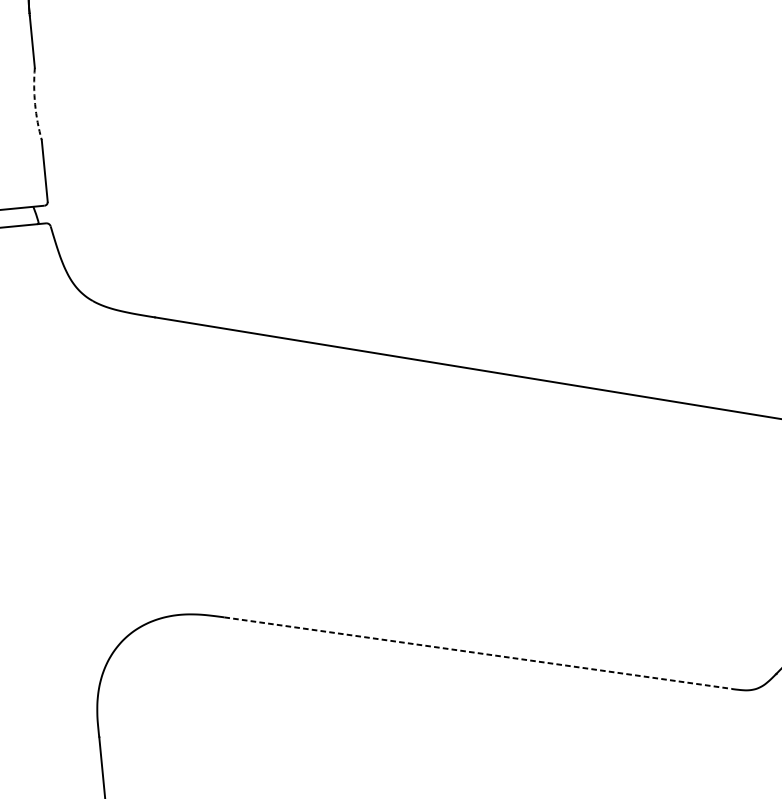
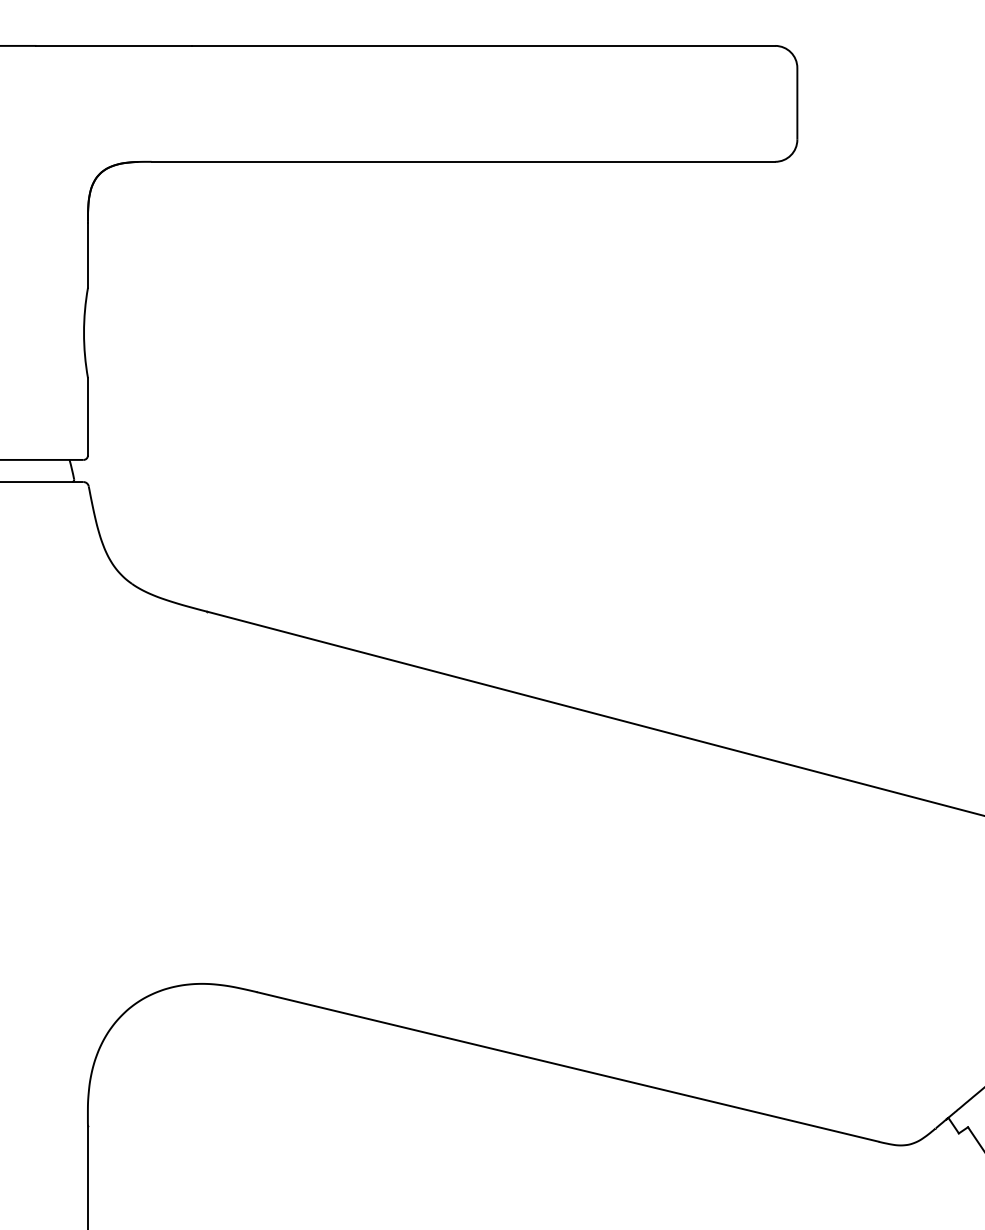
arc: (35, 103) -> (84, 332), dashed -> solid
line: (478, 653) -> (568, 1067), dashed -> solid

